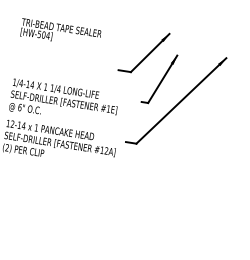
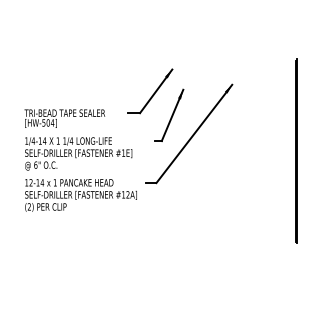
text: (60, 33) -> (64, 118), moved

